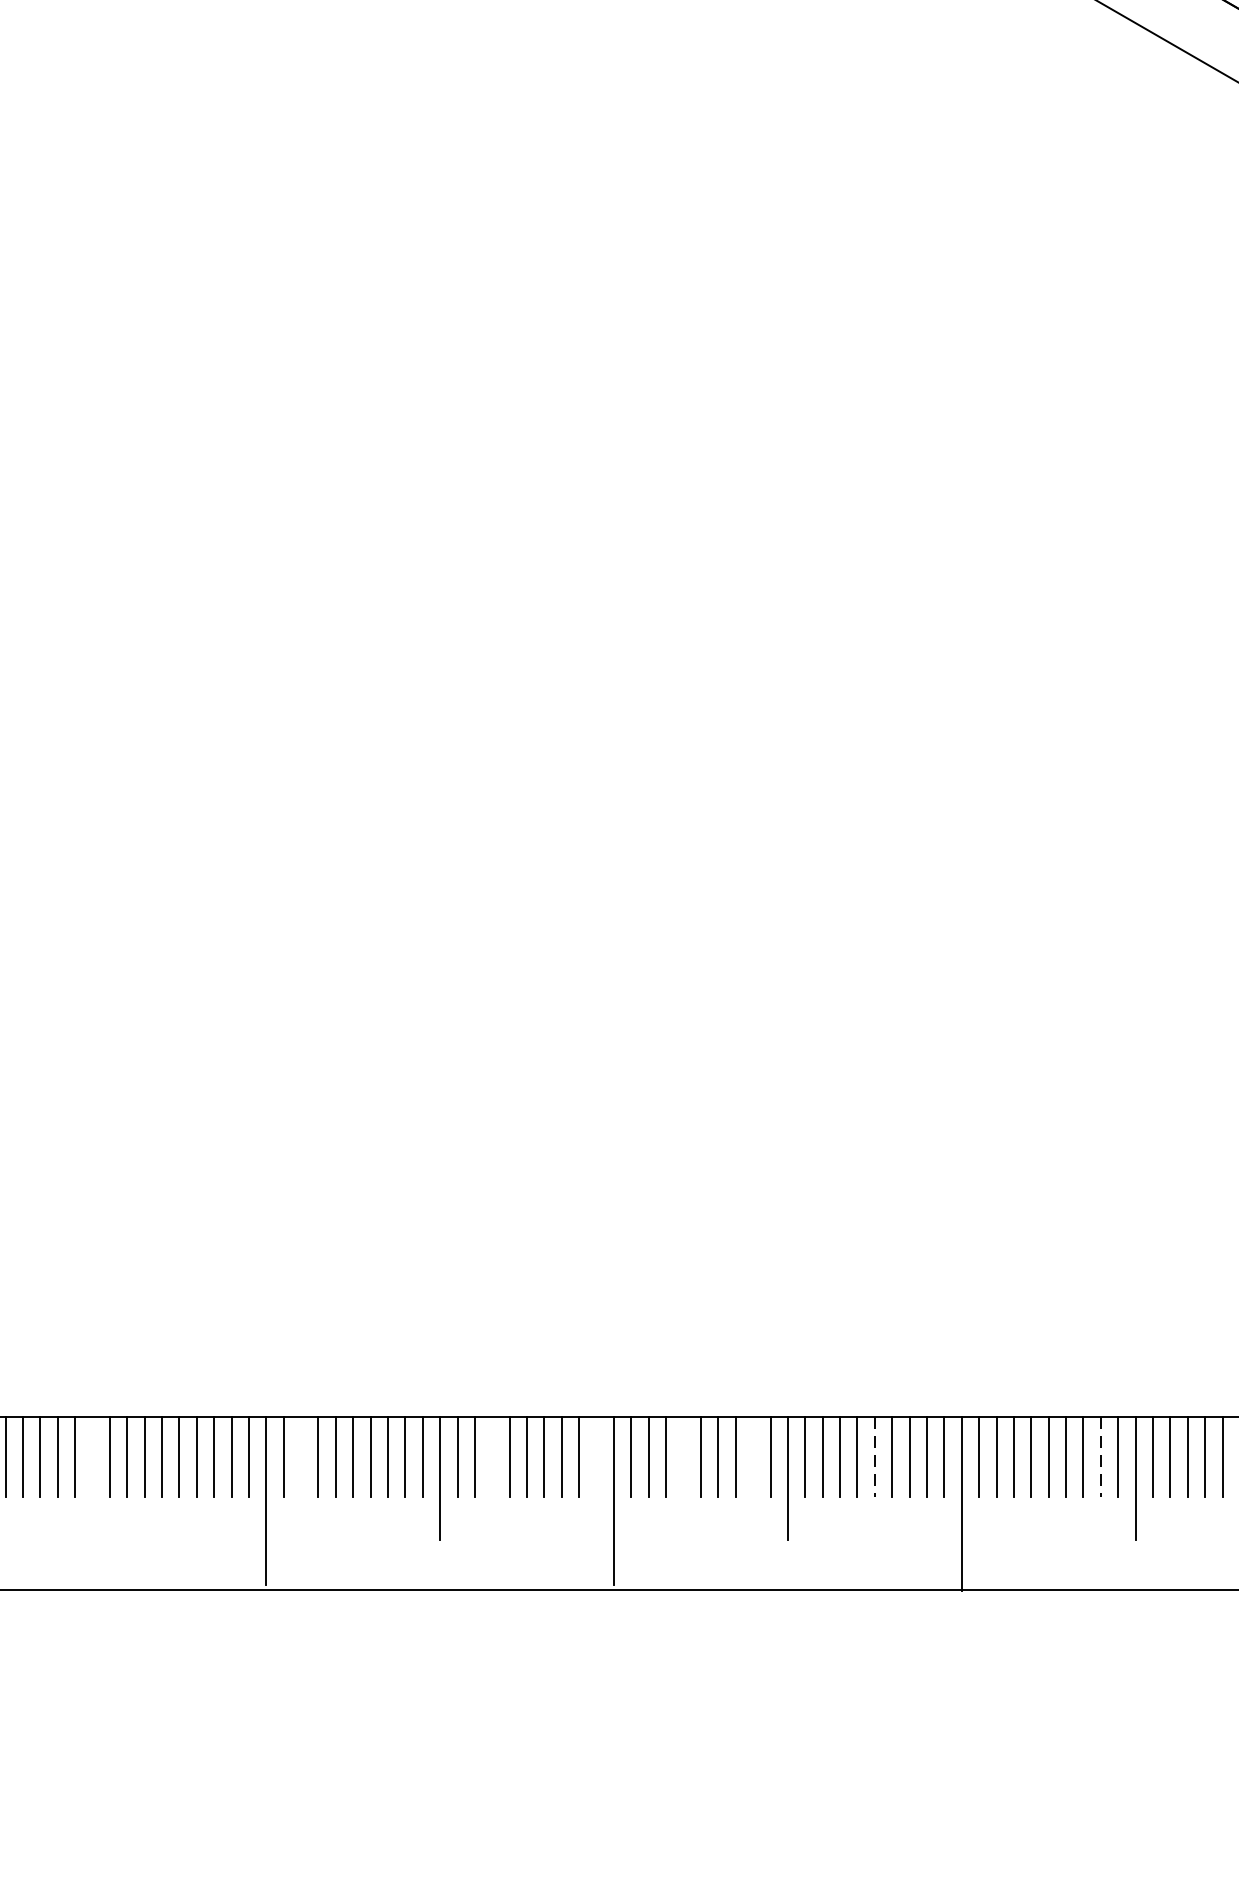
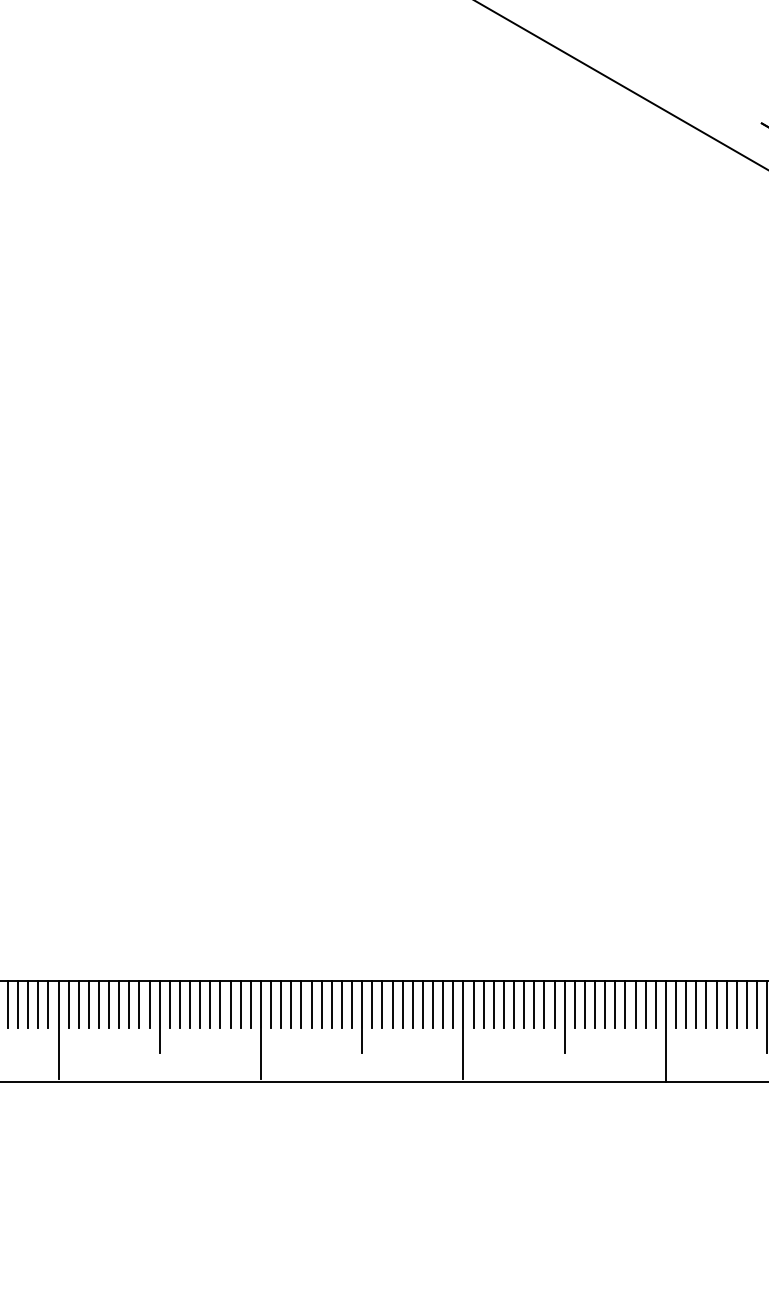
line: (301, 1455) -> (281, 1003), added
line: (492, 1455) -> (392, 1003), added
line: (596, 1455) -> (453, 1003), added
line: (682, 1455) -> (503, 1003), added
line: (753, 1455) -> (544, 1003), added
line: (875, 1457) -> (615, 1004), dashed -> solid
line: (1100, 1457) -> (746, 1004), dashed -> solid
line: (92, 1477) -> (159, 1016), added

